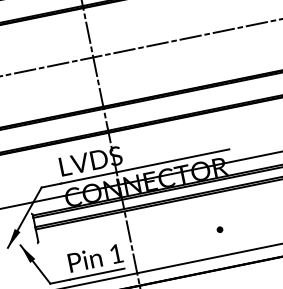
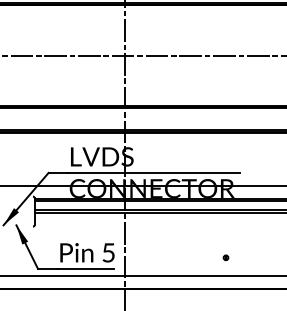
part: (219, 229) -> (225, 257), moved
text: (116, 253) -> (108, 252), 1 -> 5

